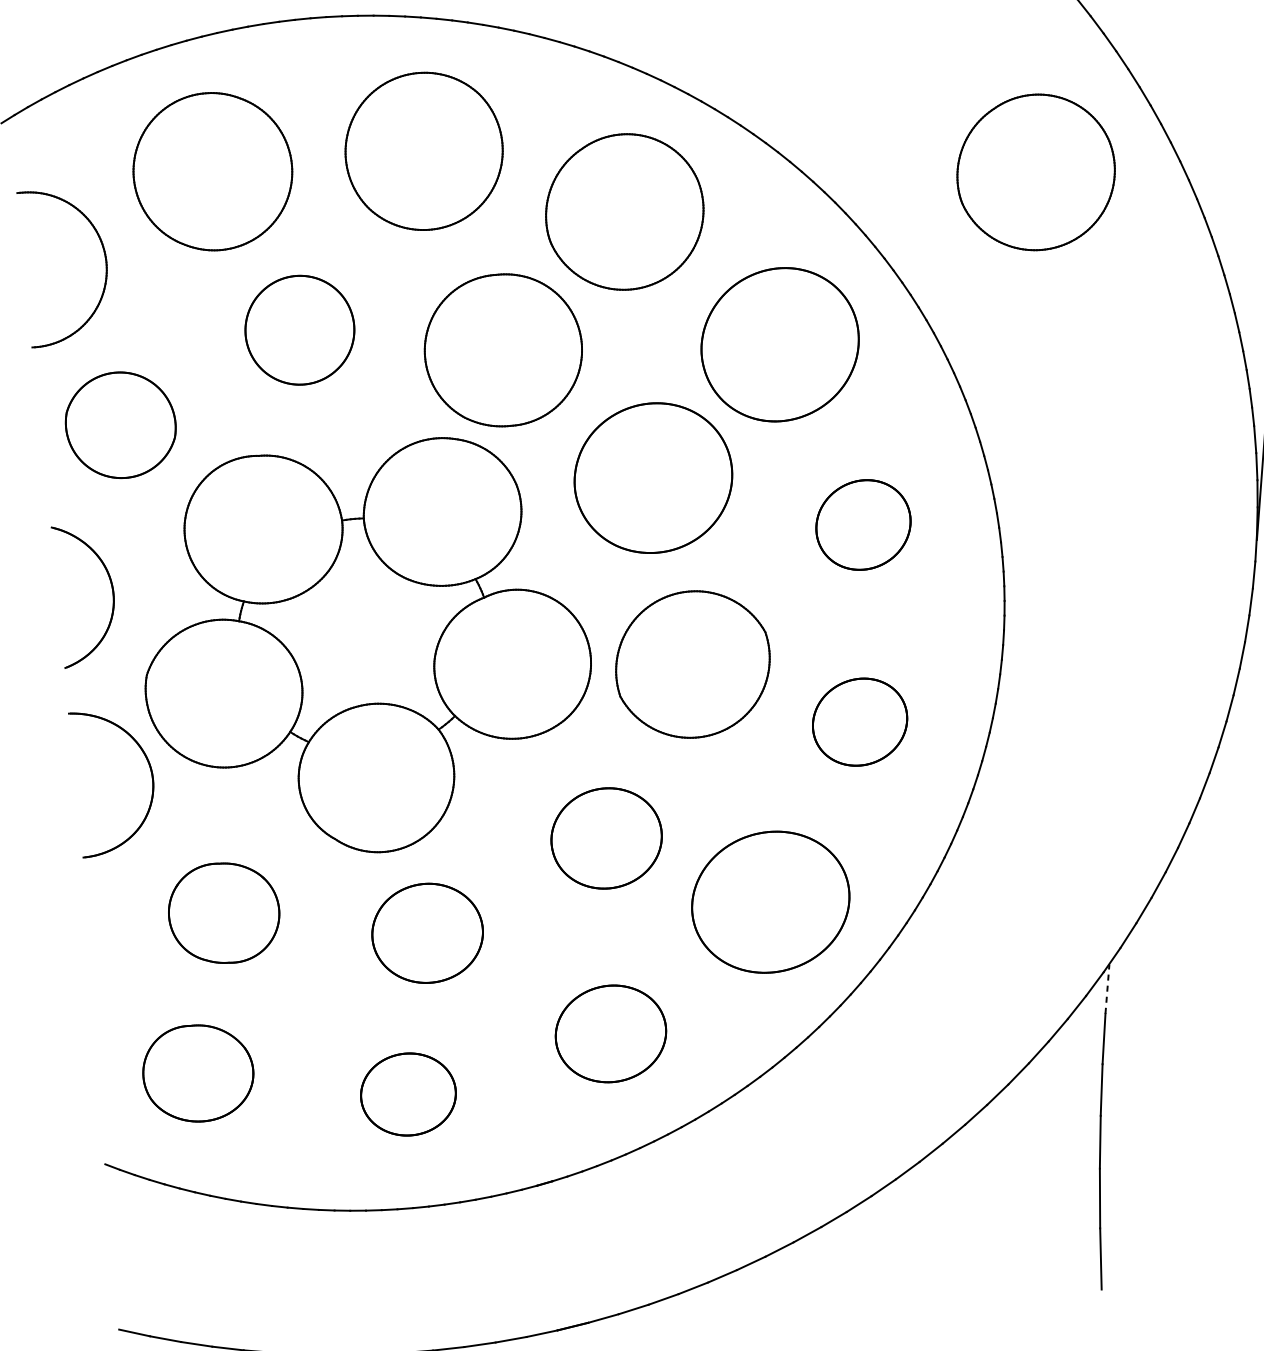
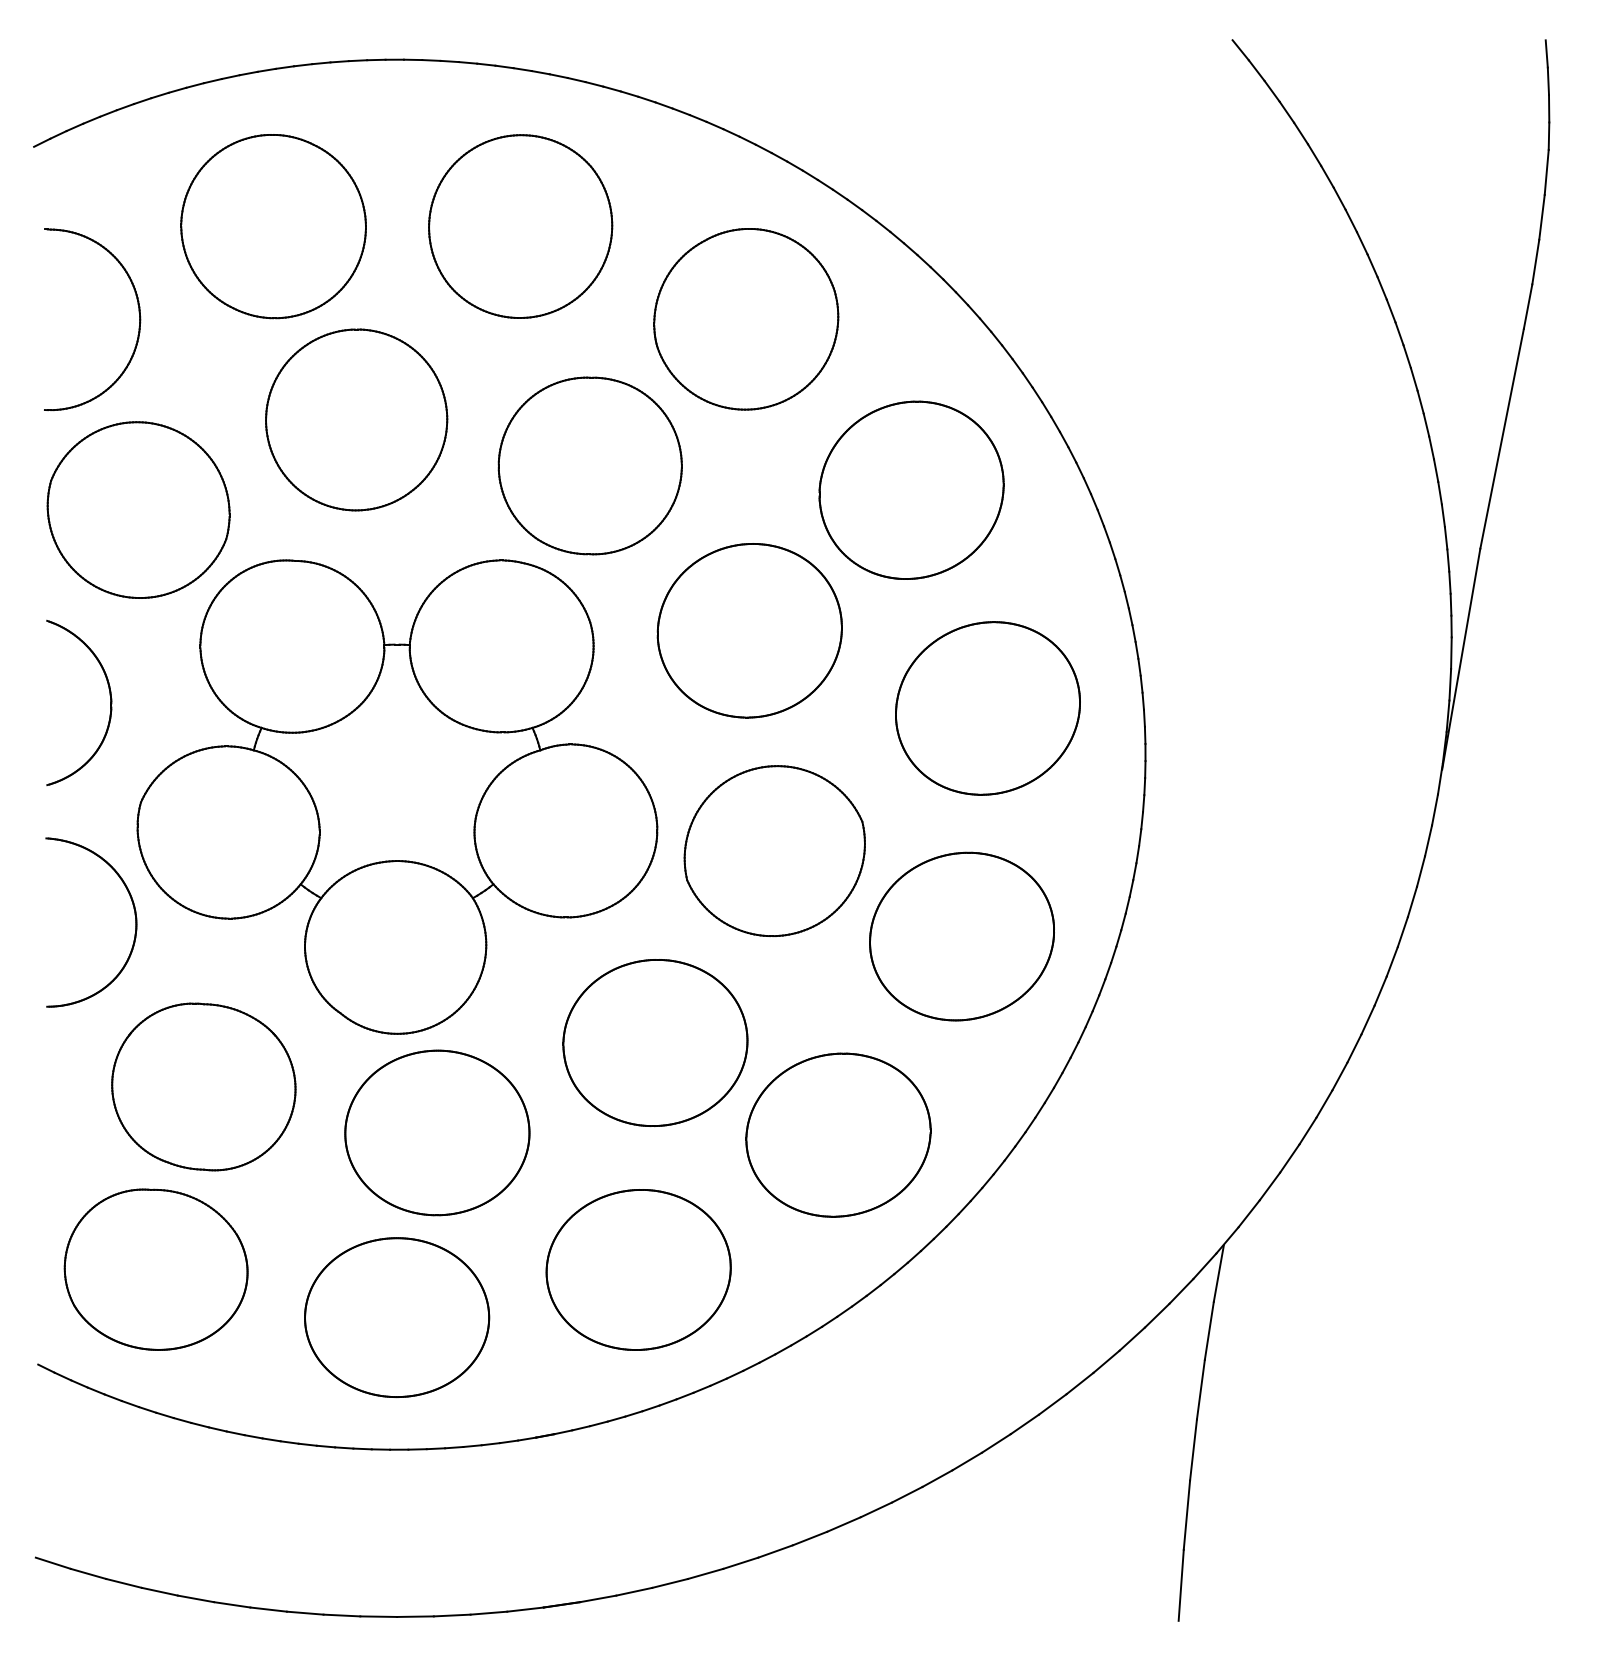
part: (1036, 172) -> (1227, 319), removed
part: (299, 329) -> (356, 419), size x1.43
part: (120, 424) -> (138, 509), size x1.43
part: (863, 525) -> (987, 708), size x1.67
part: (859, 722) -> (961, 936), size x1.67
part: (606, 838) -> (655, 1042), size x1.43
part: (223, 912) -> (203, 1086), size x1.43
part: (427, 932) -> (437, 1132), size x1.43
line: (1107, 989) -> (1218, 1273), dashed -> solid
part: (610, 1033) -> (638, 1269), size x1.43
part: (197, 1073) -> (155, 1269), size x1.43
part: (408, 1094) -> (397, 1317), size x1.67

